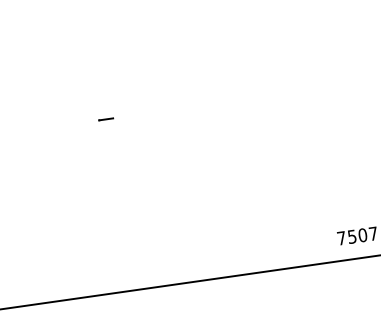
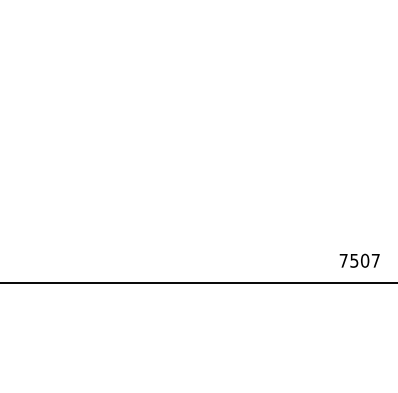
line: (105, 119) -> (126, 109), removed

